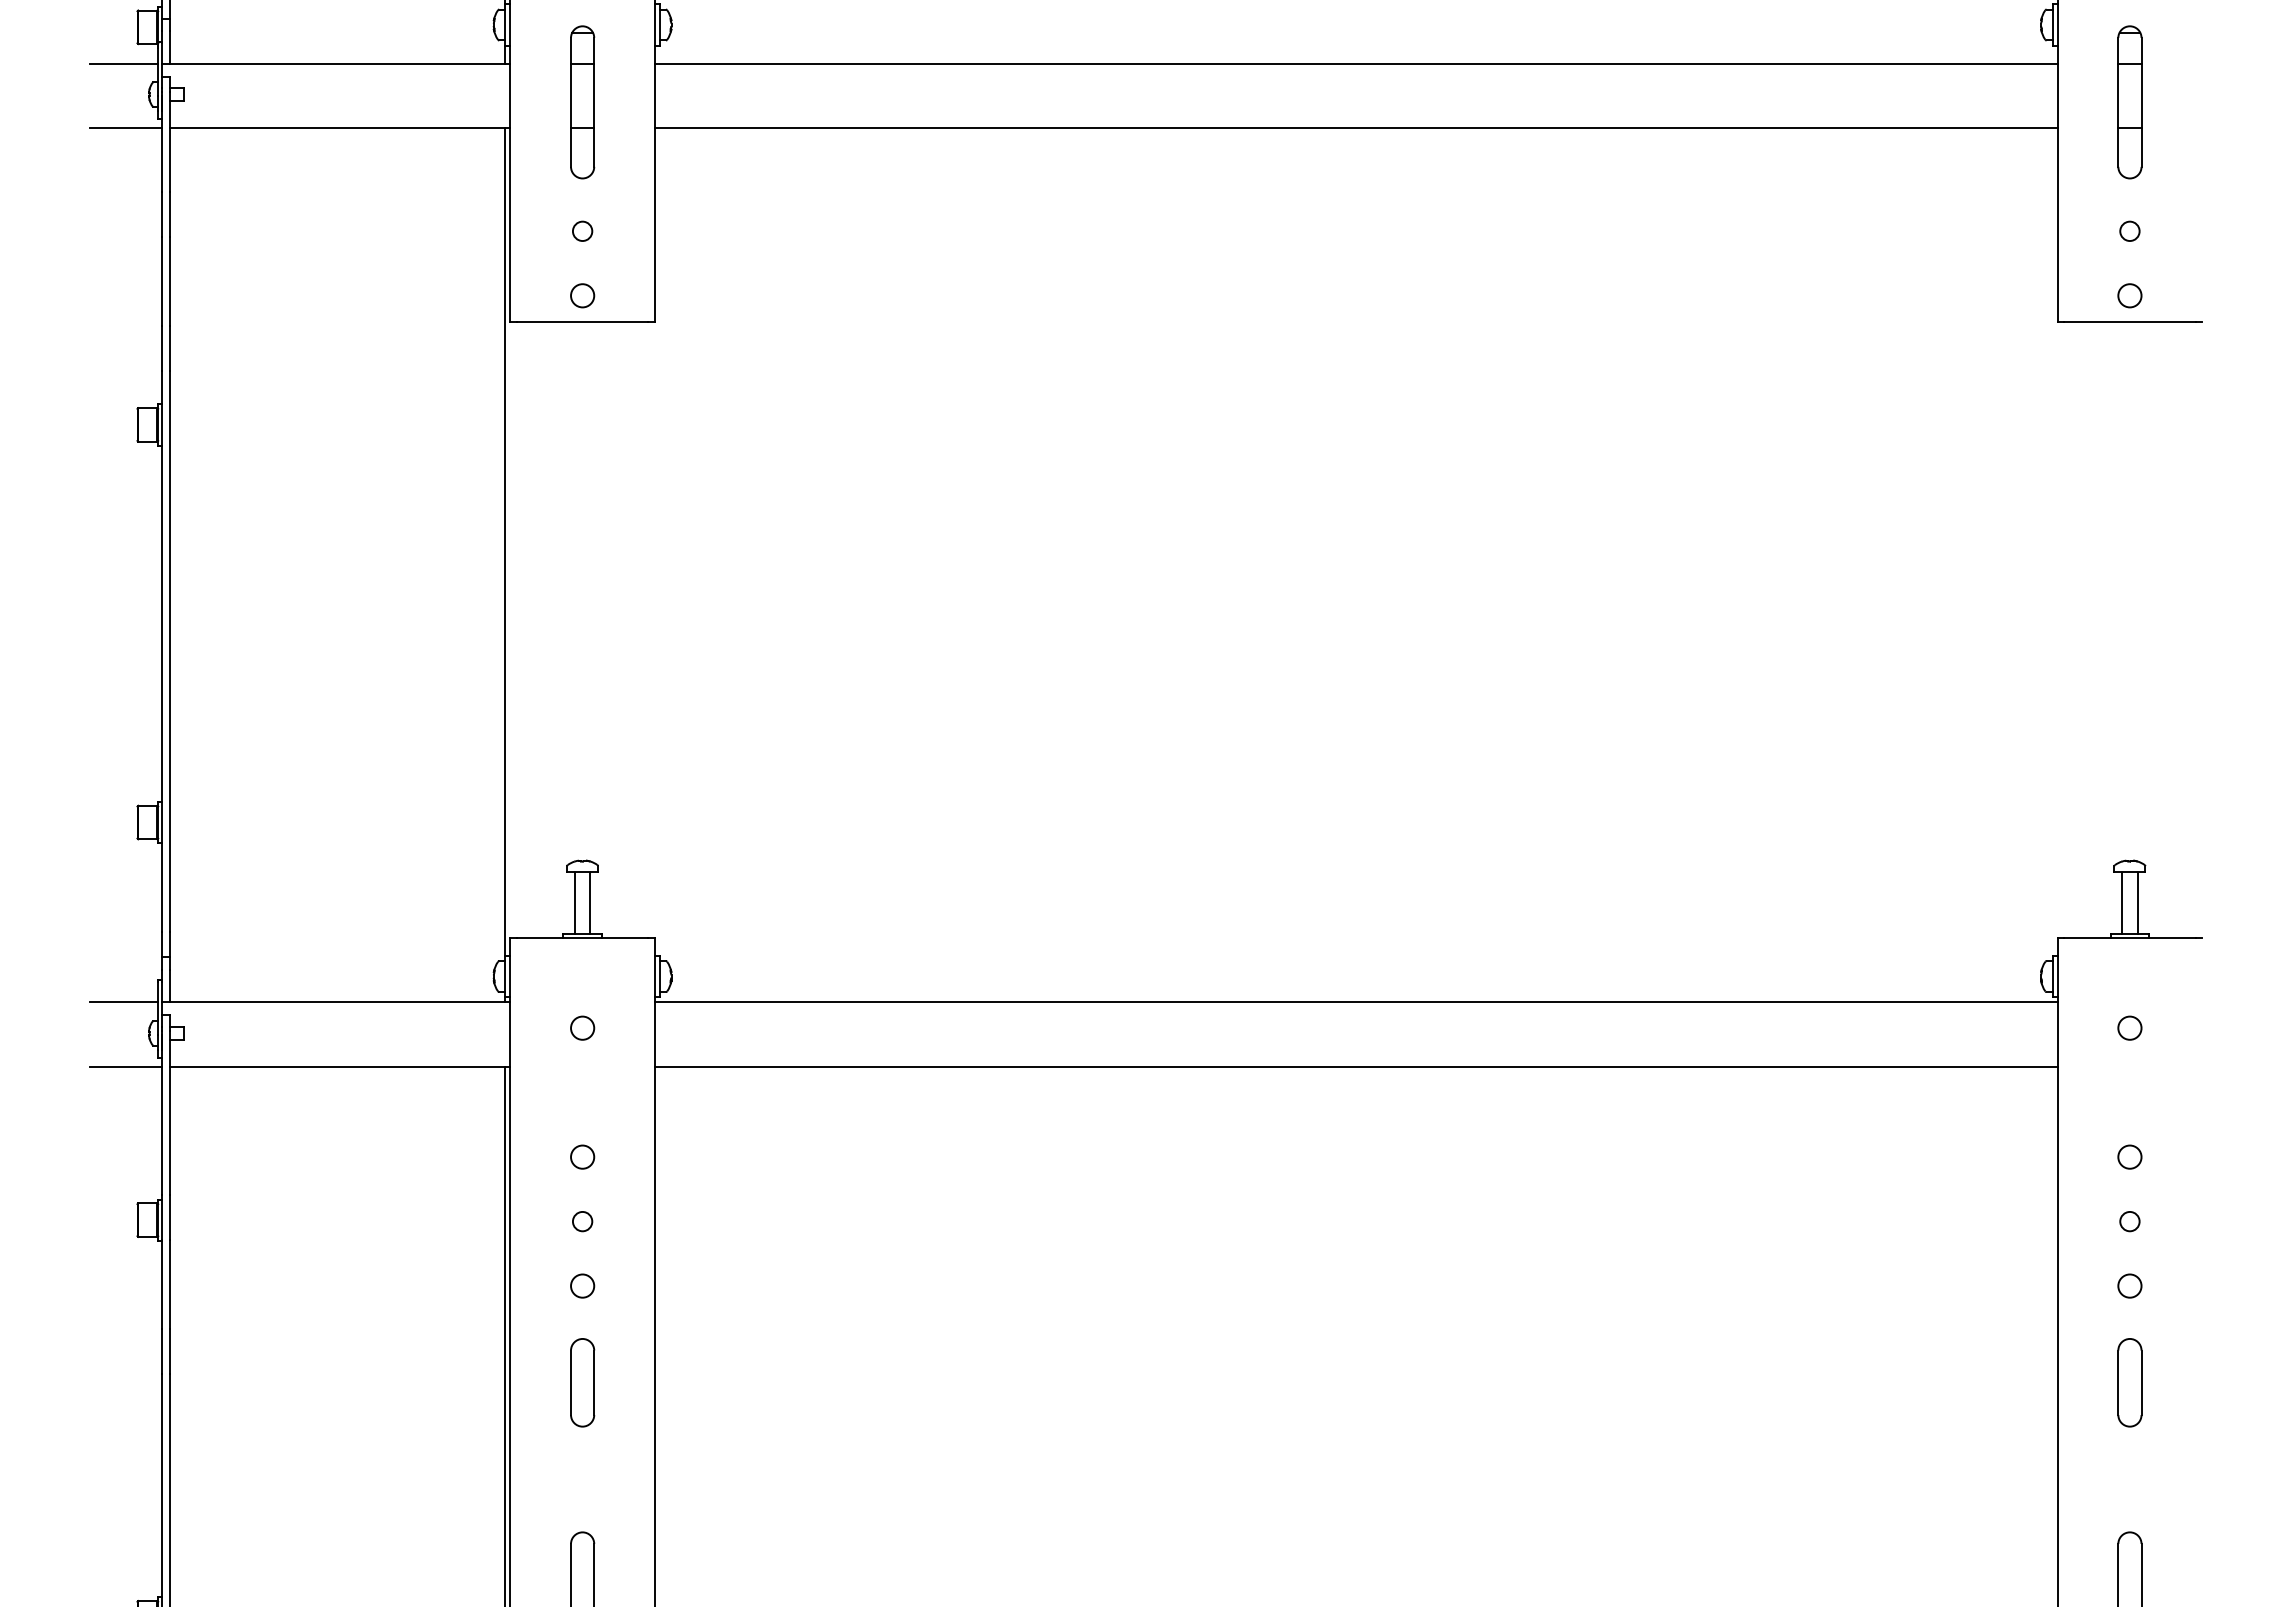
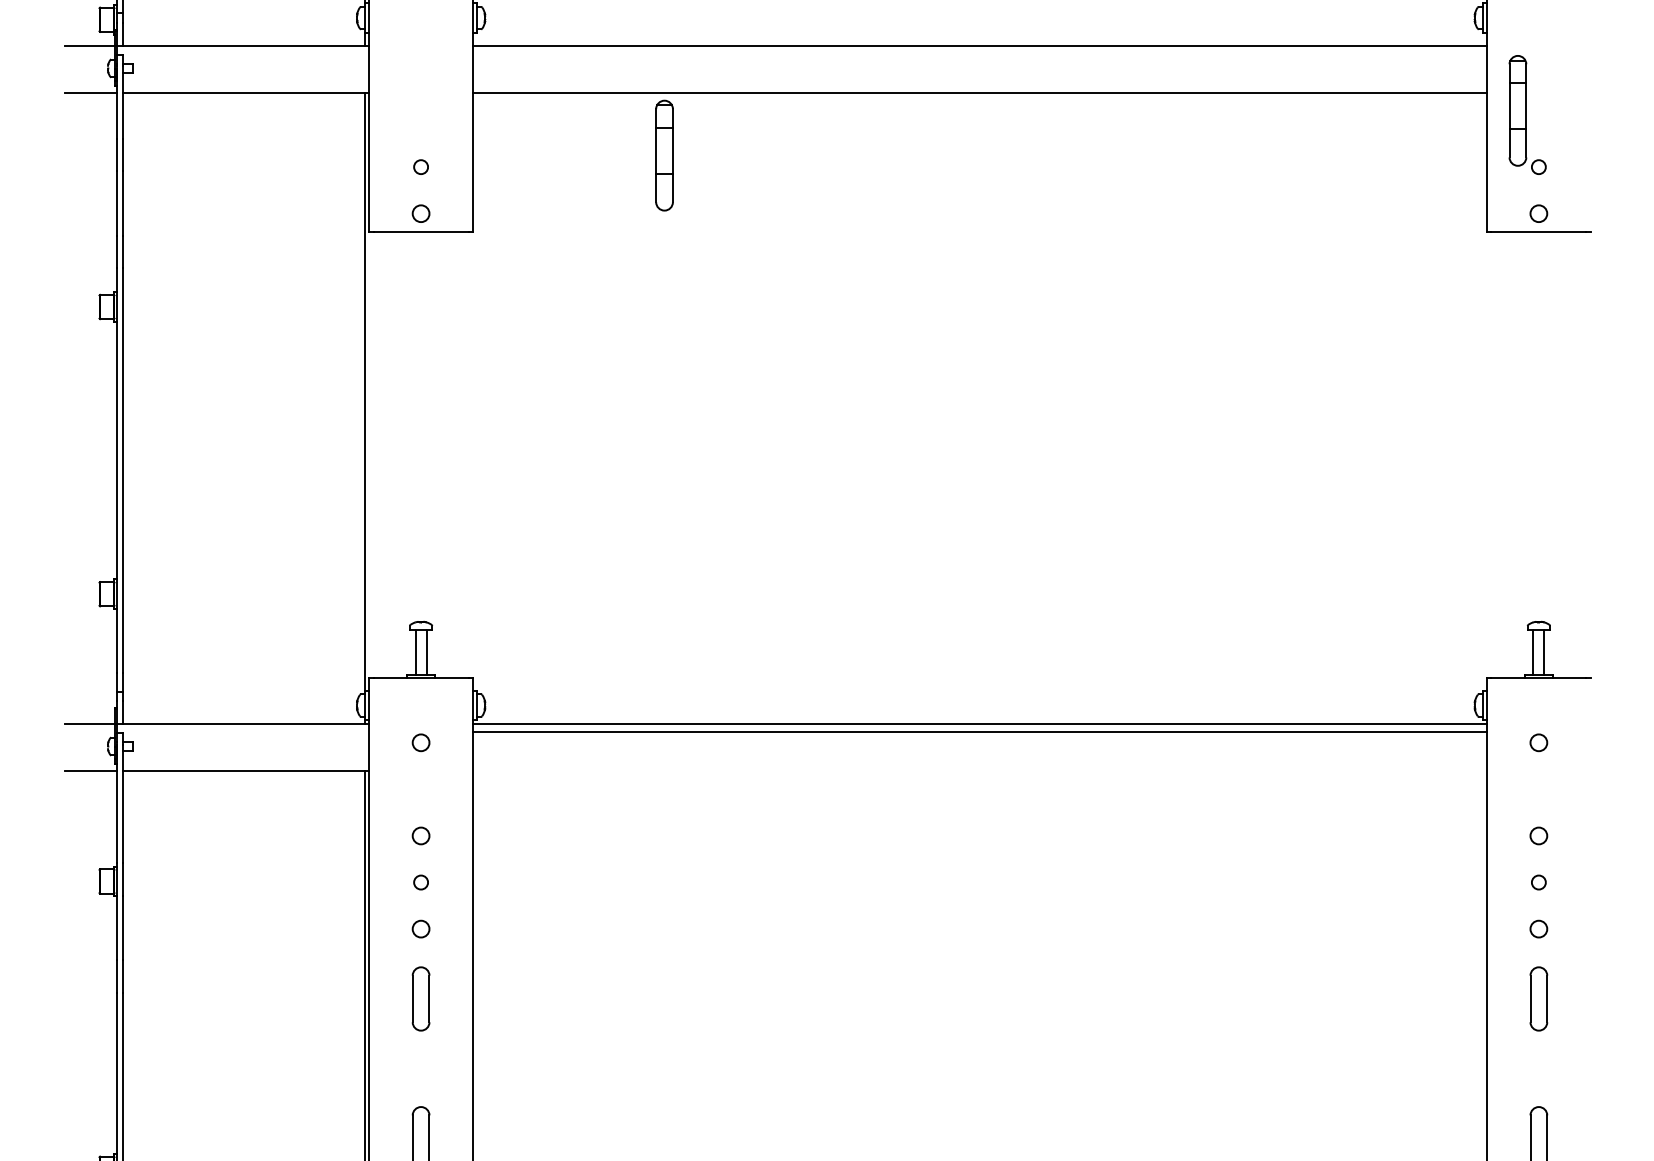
part: (582, 102) -> (664, 155), moved
part: (2129, 102) -> (1517, 110), moved
line: (1355, 1066) -> (979, 732), moved

